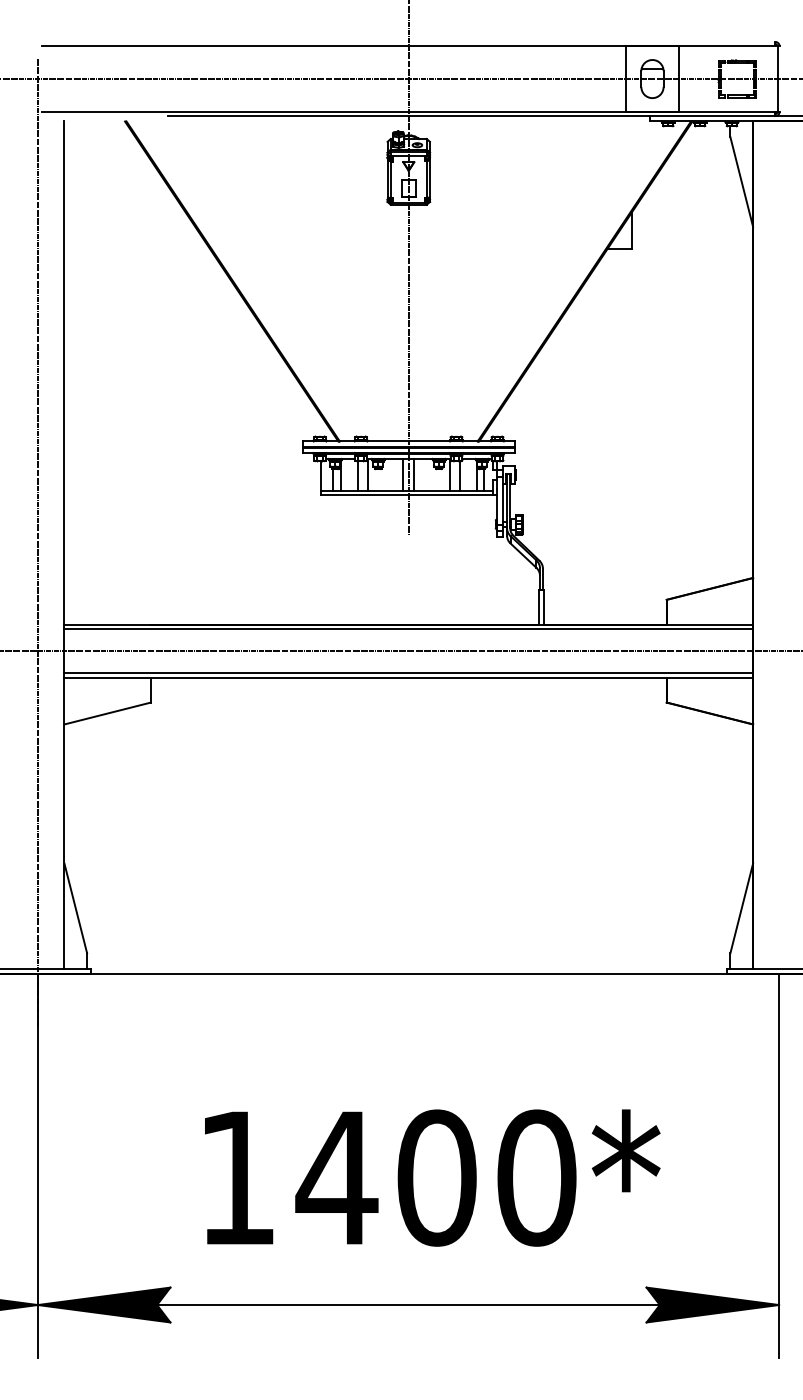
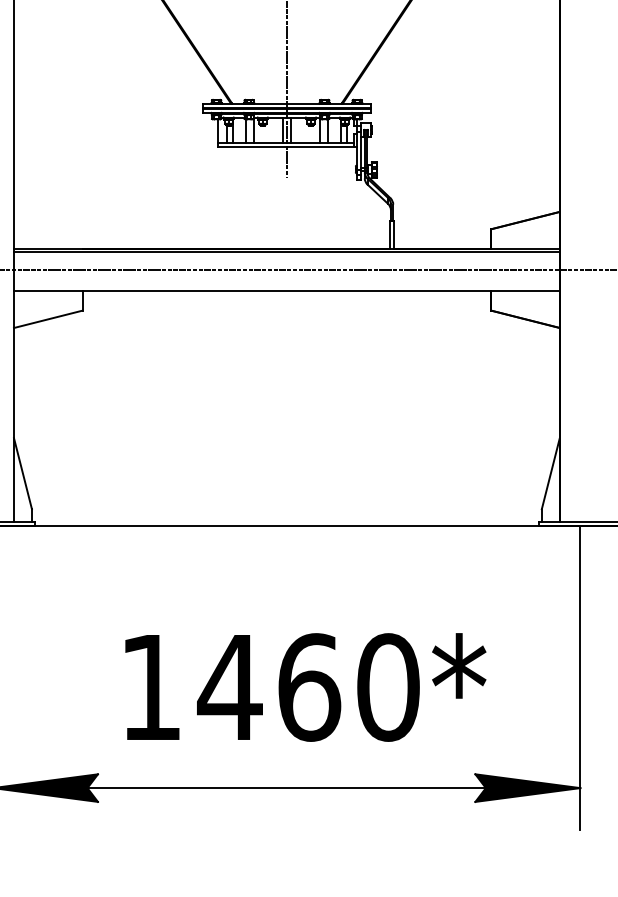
line: (408, 673) -> (286, 287), removed
text: (437, 1177) -> (309, 687), 1400* -> 1460*

